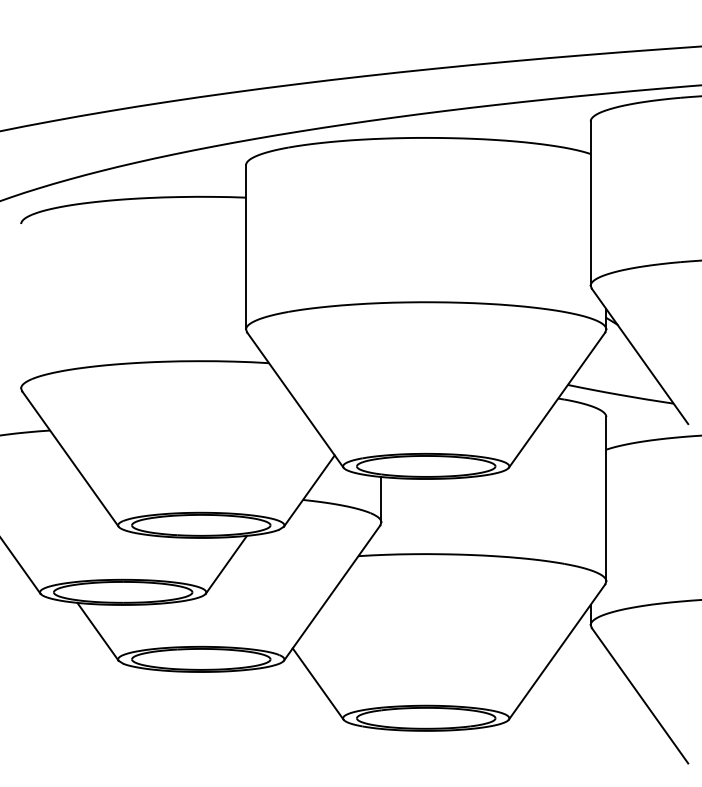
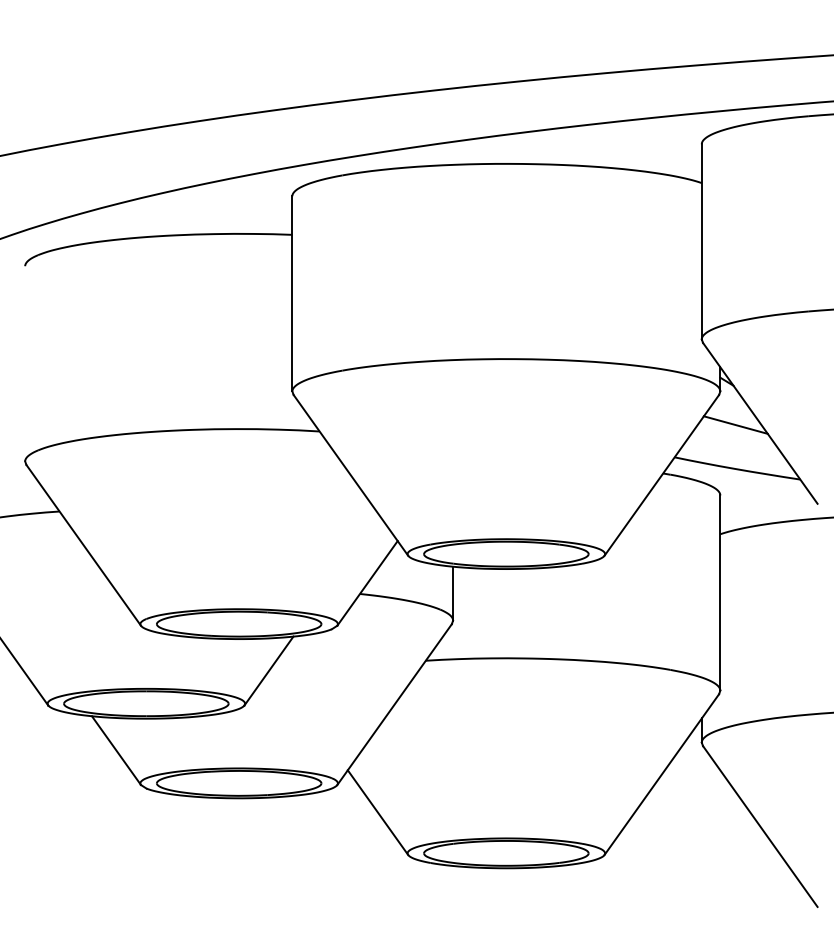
line: (619, 357) -> (735, 424), added

